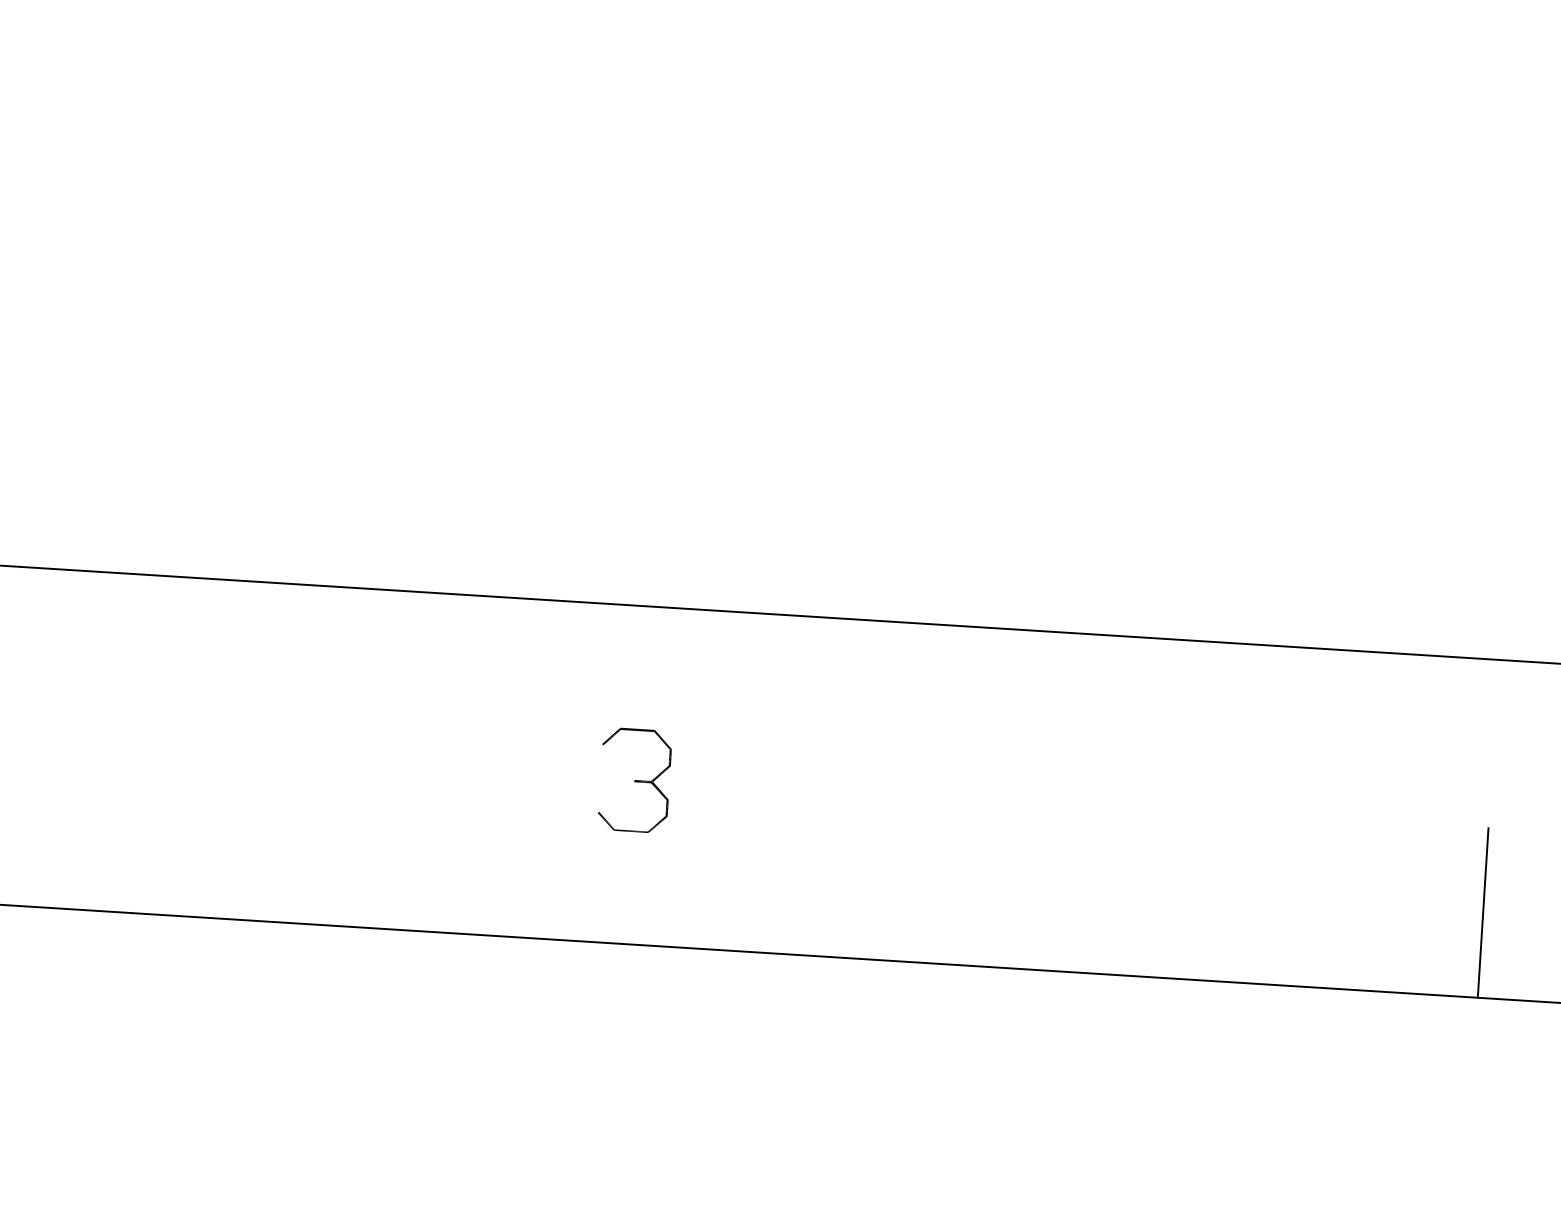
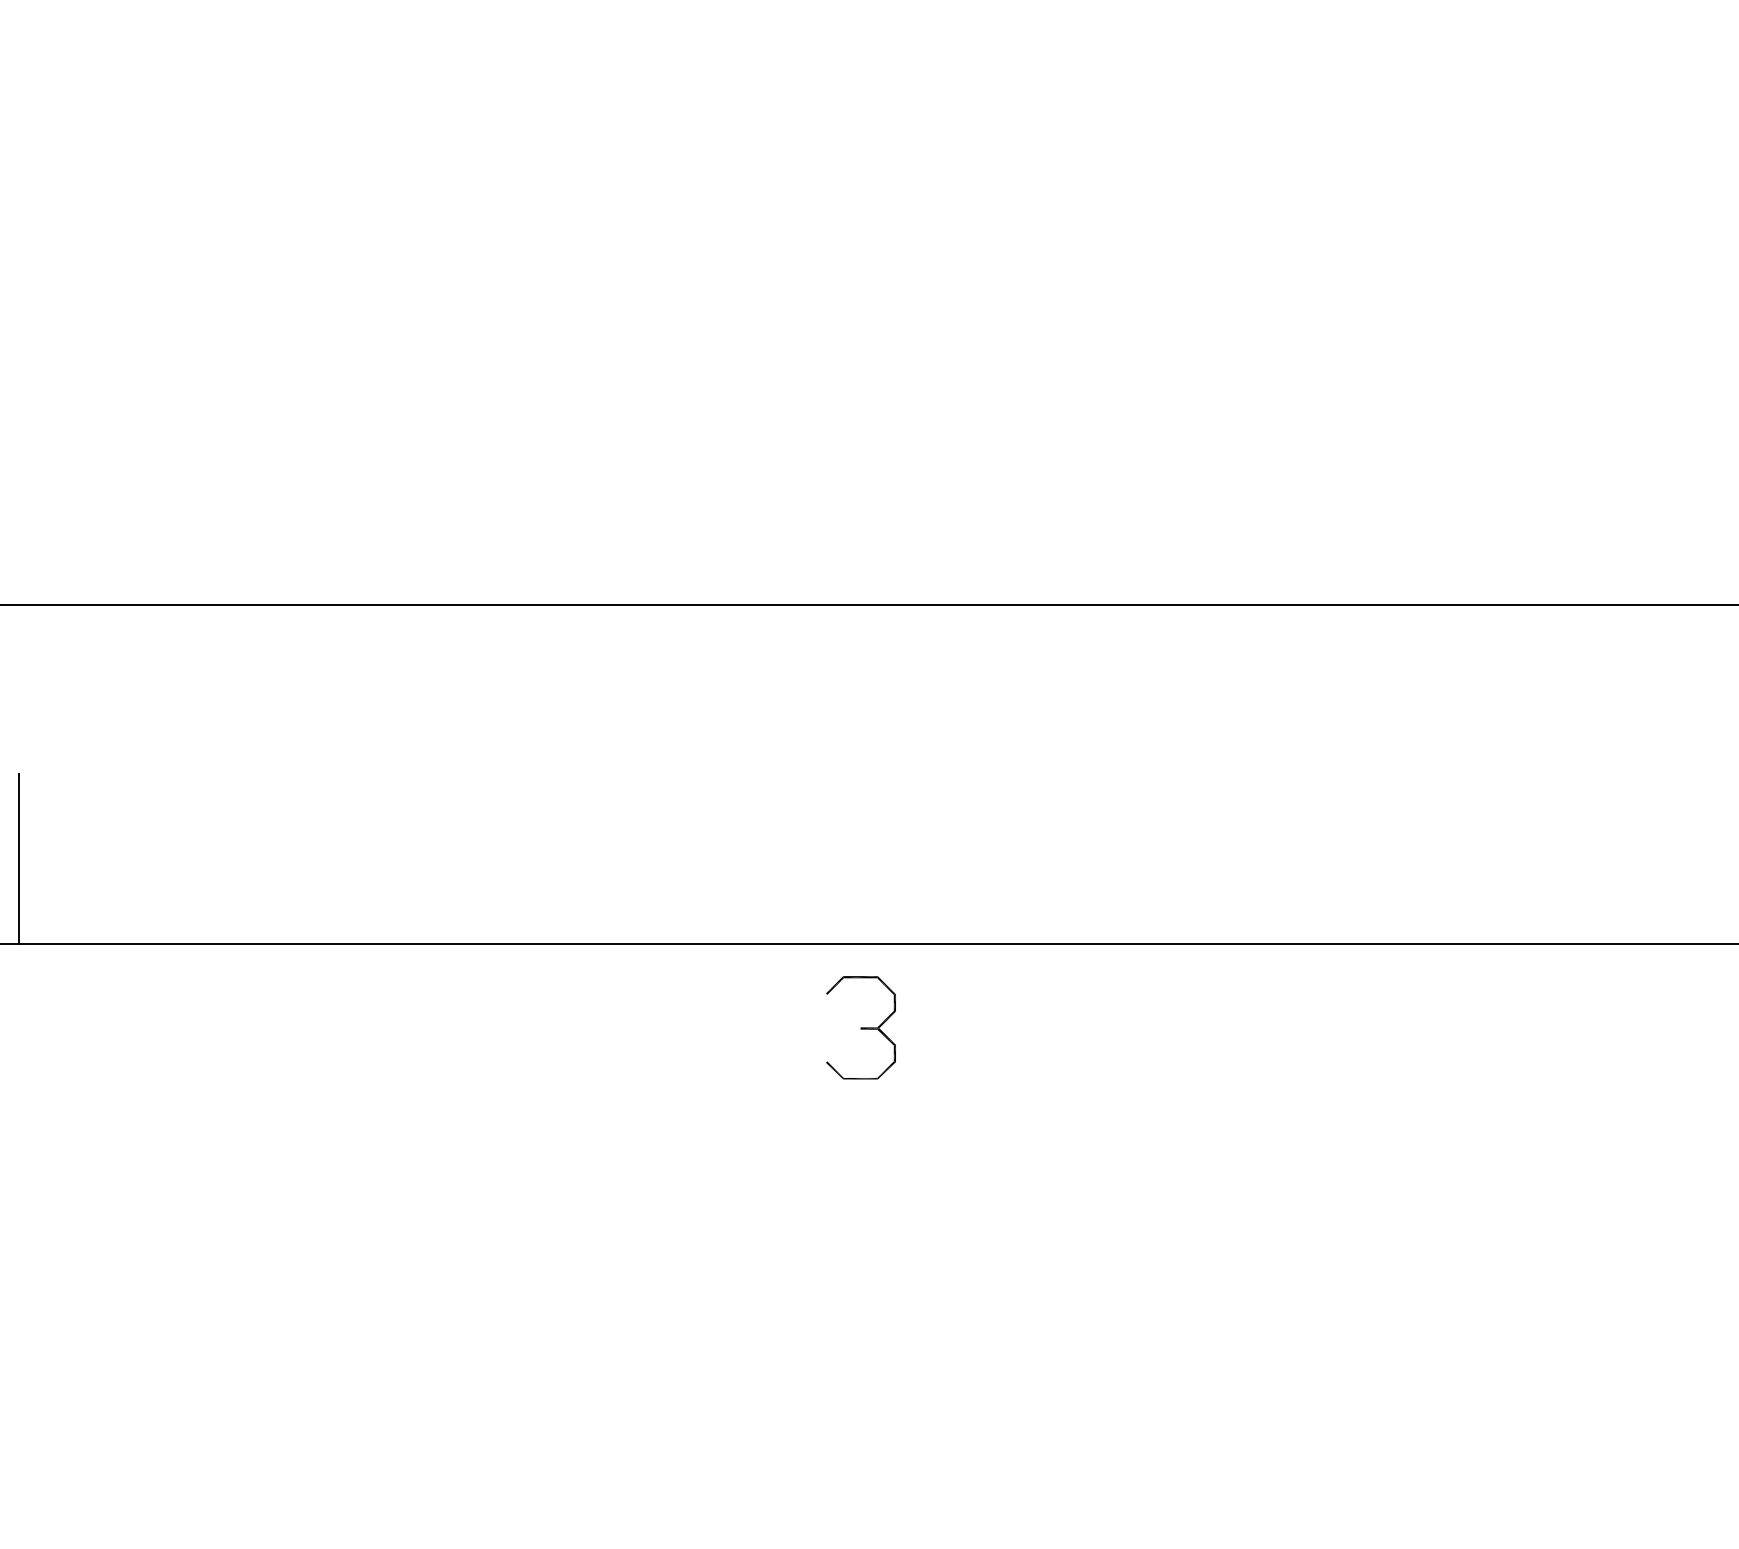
part: (634, 780) -> (860, 1027), moved
line: (1483, 912) -> (1716, 858), removed

